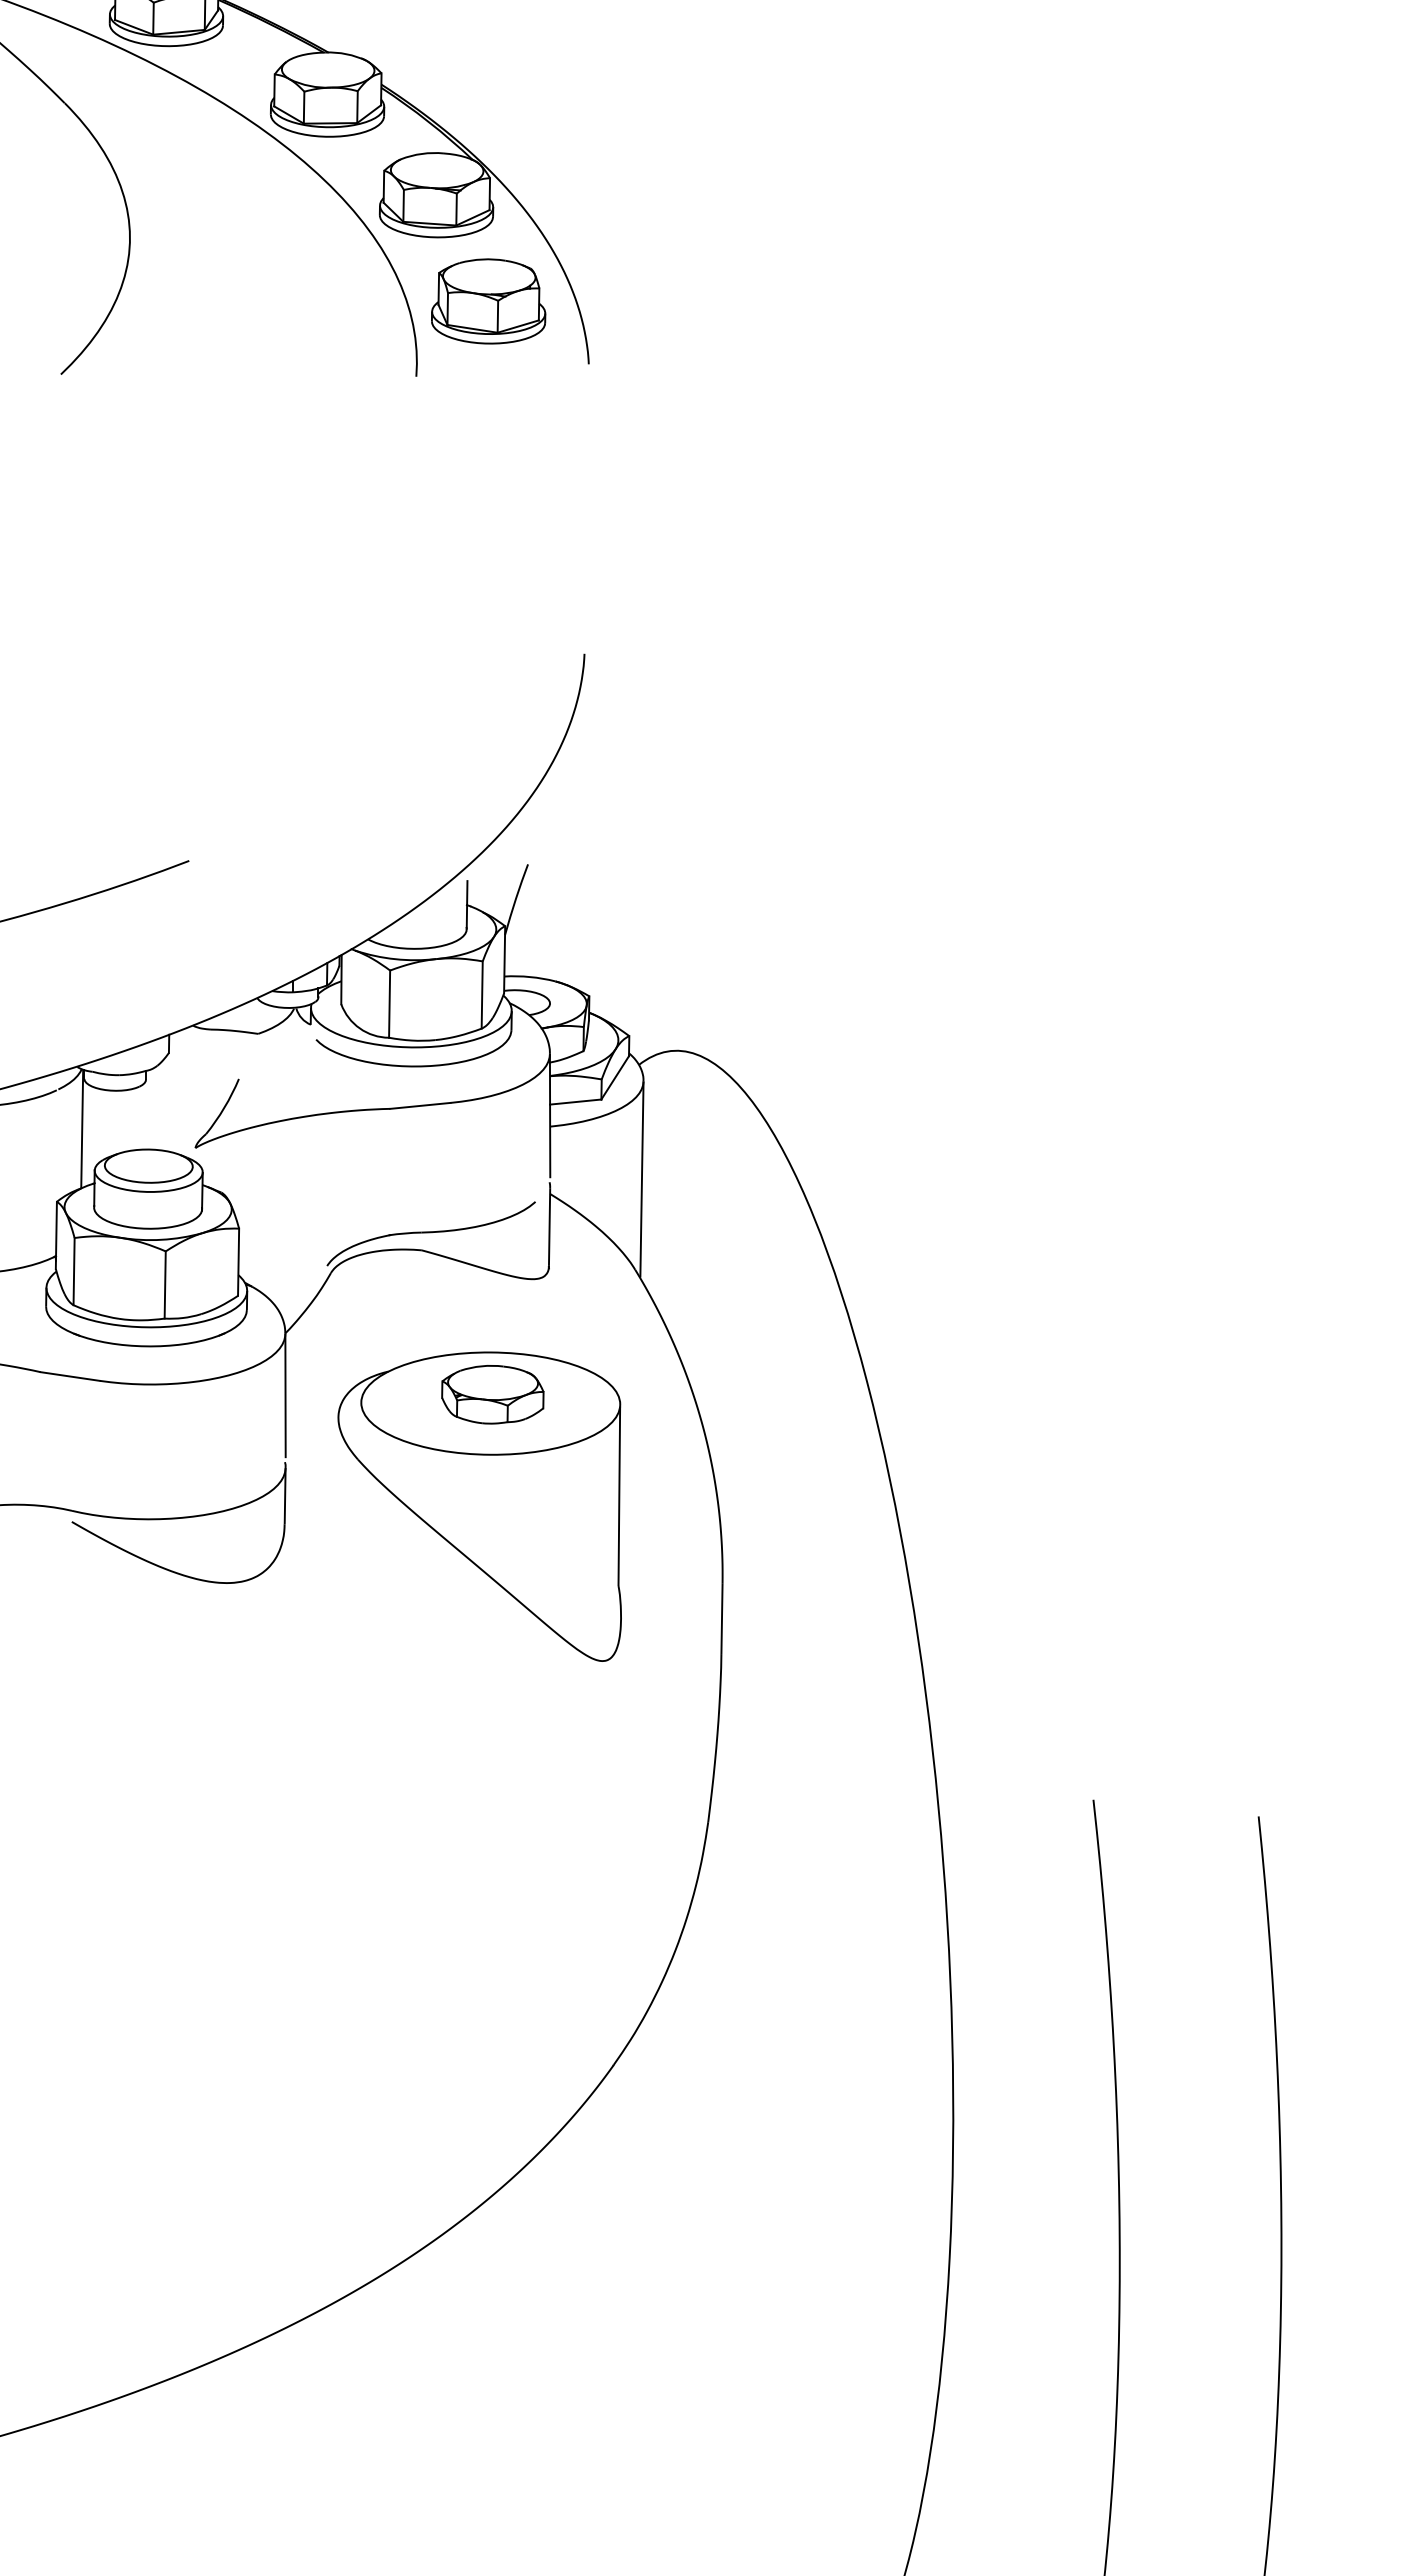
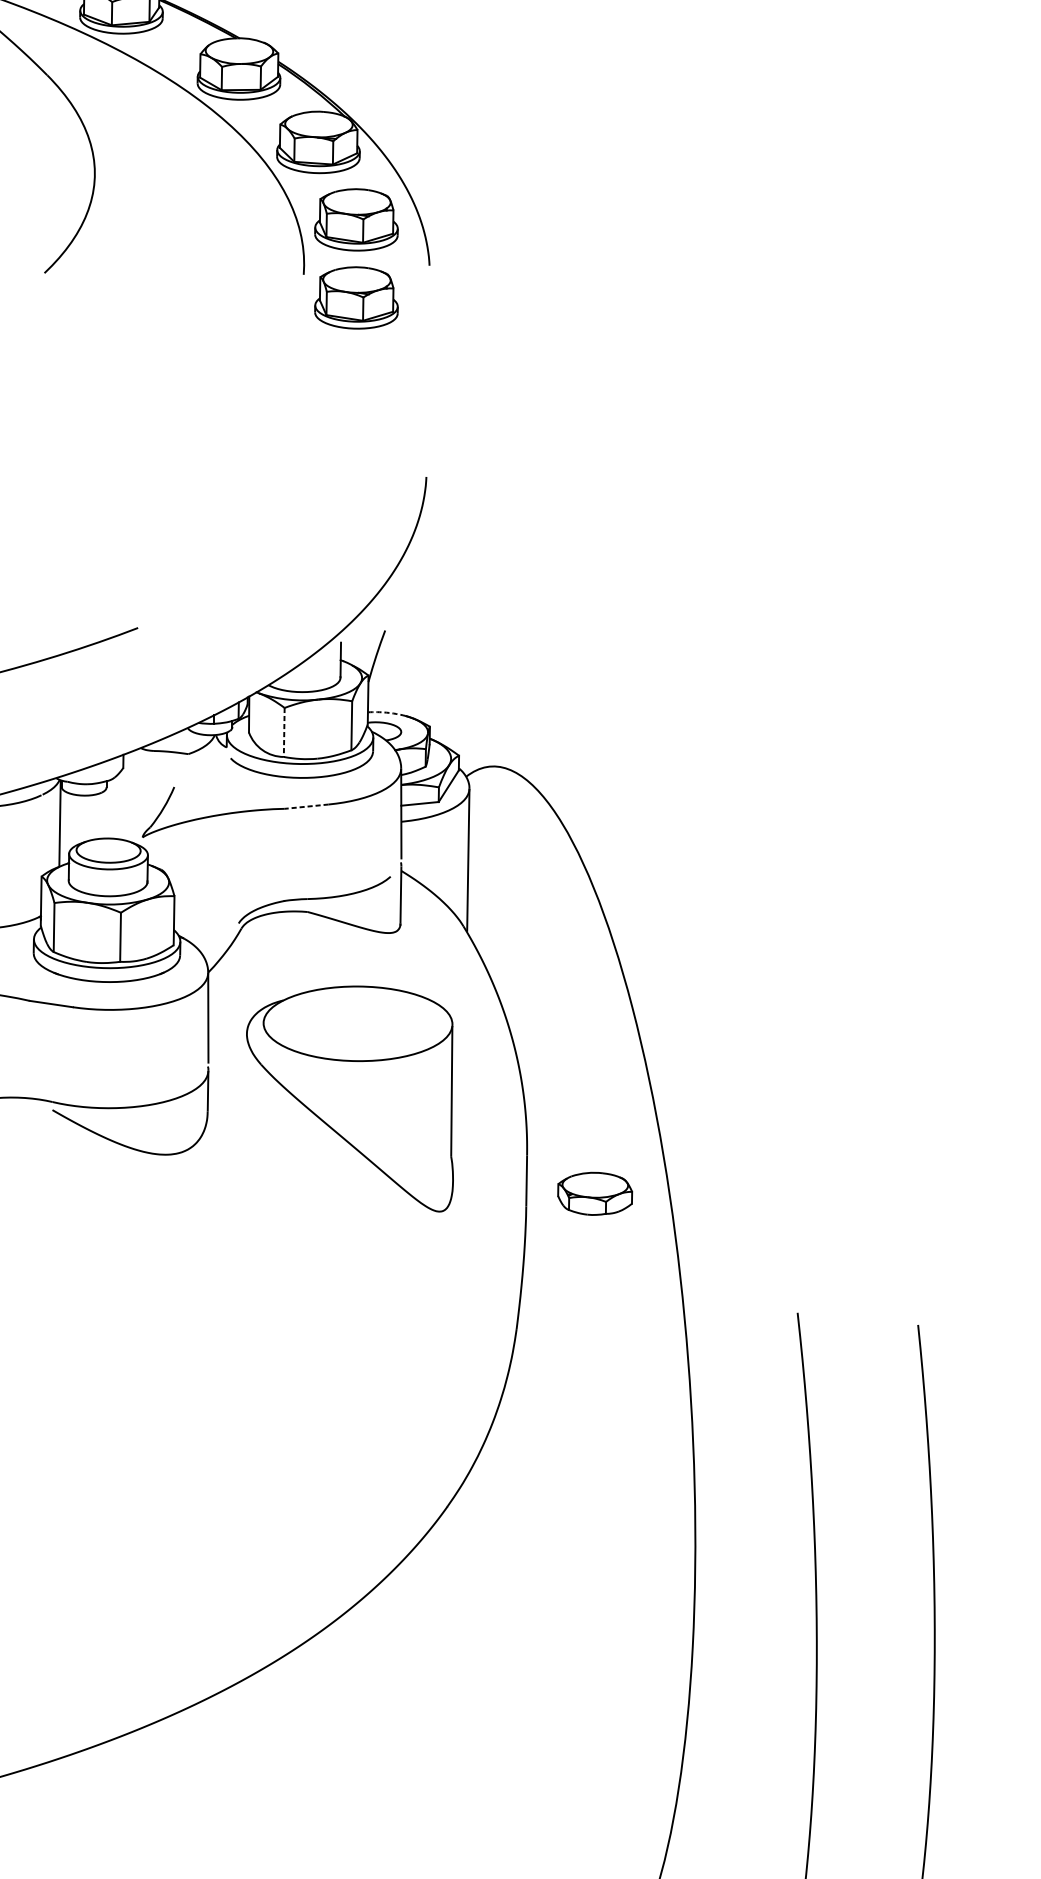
part: (488, 408) -> (356, 297), added
arc: (530, 977) -> (387, 713), solid -> dashed
line: (389, 1004) -> (284, 732), solid -> dashed
line: (419, 1105) -> (306, 806), solid -> dashed
part: (492, 1394) -> (594, 1193), moved

